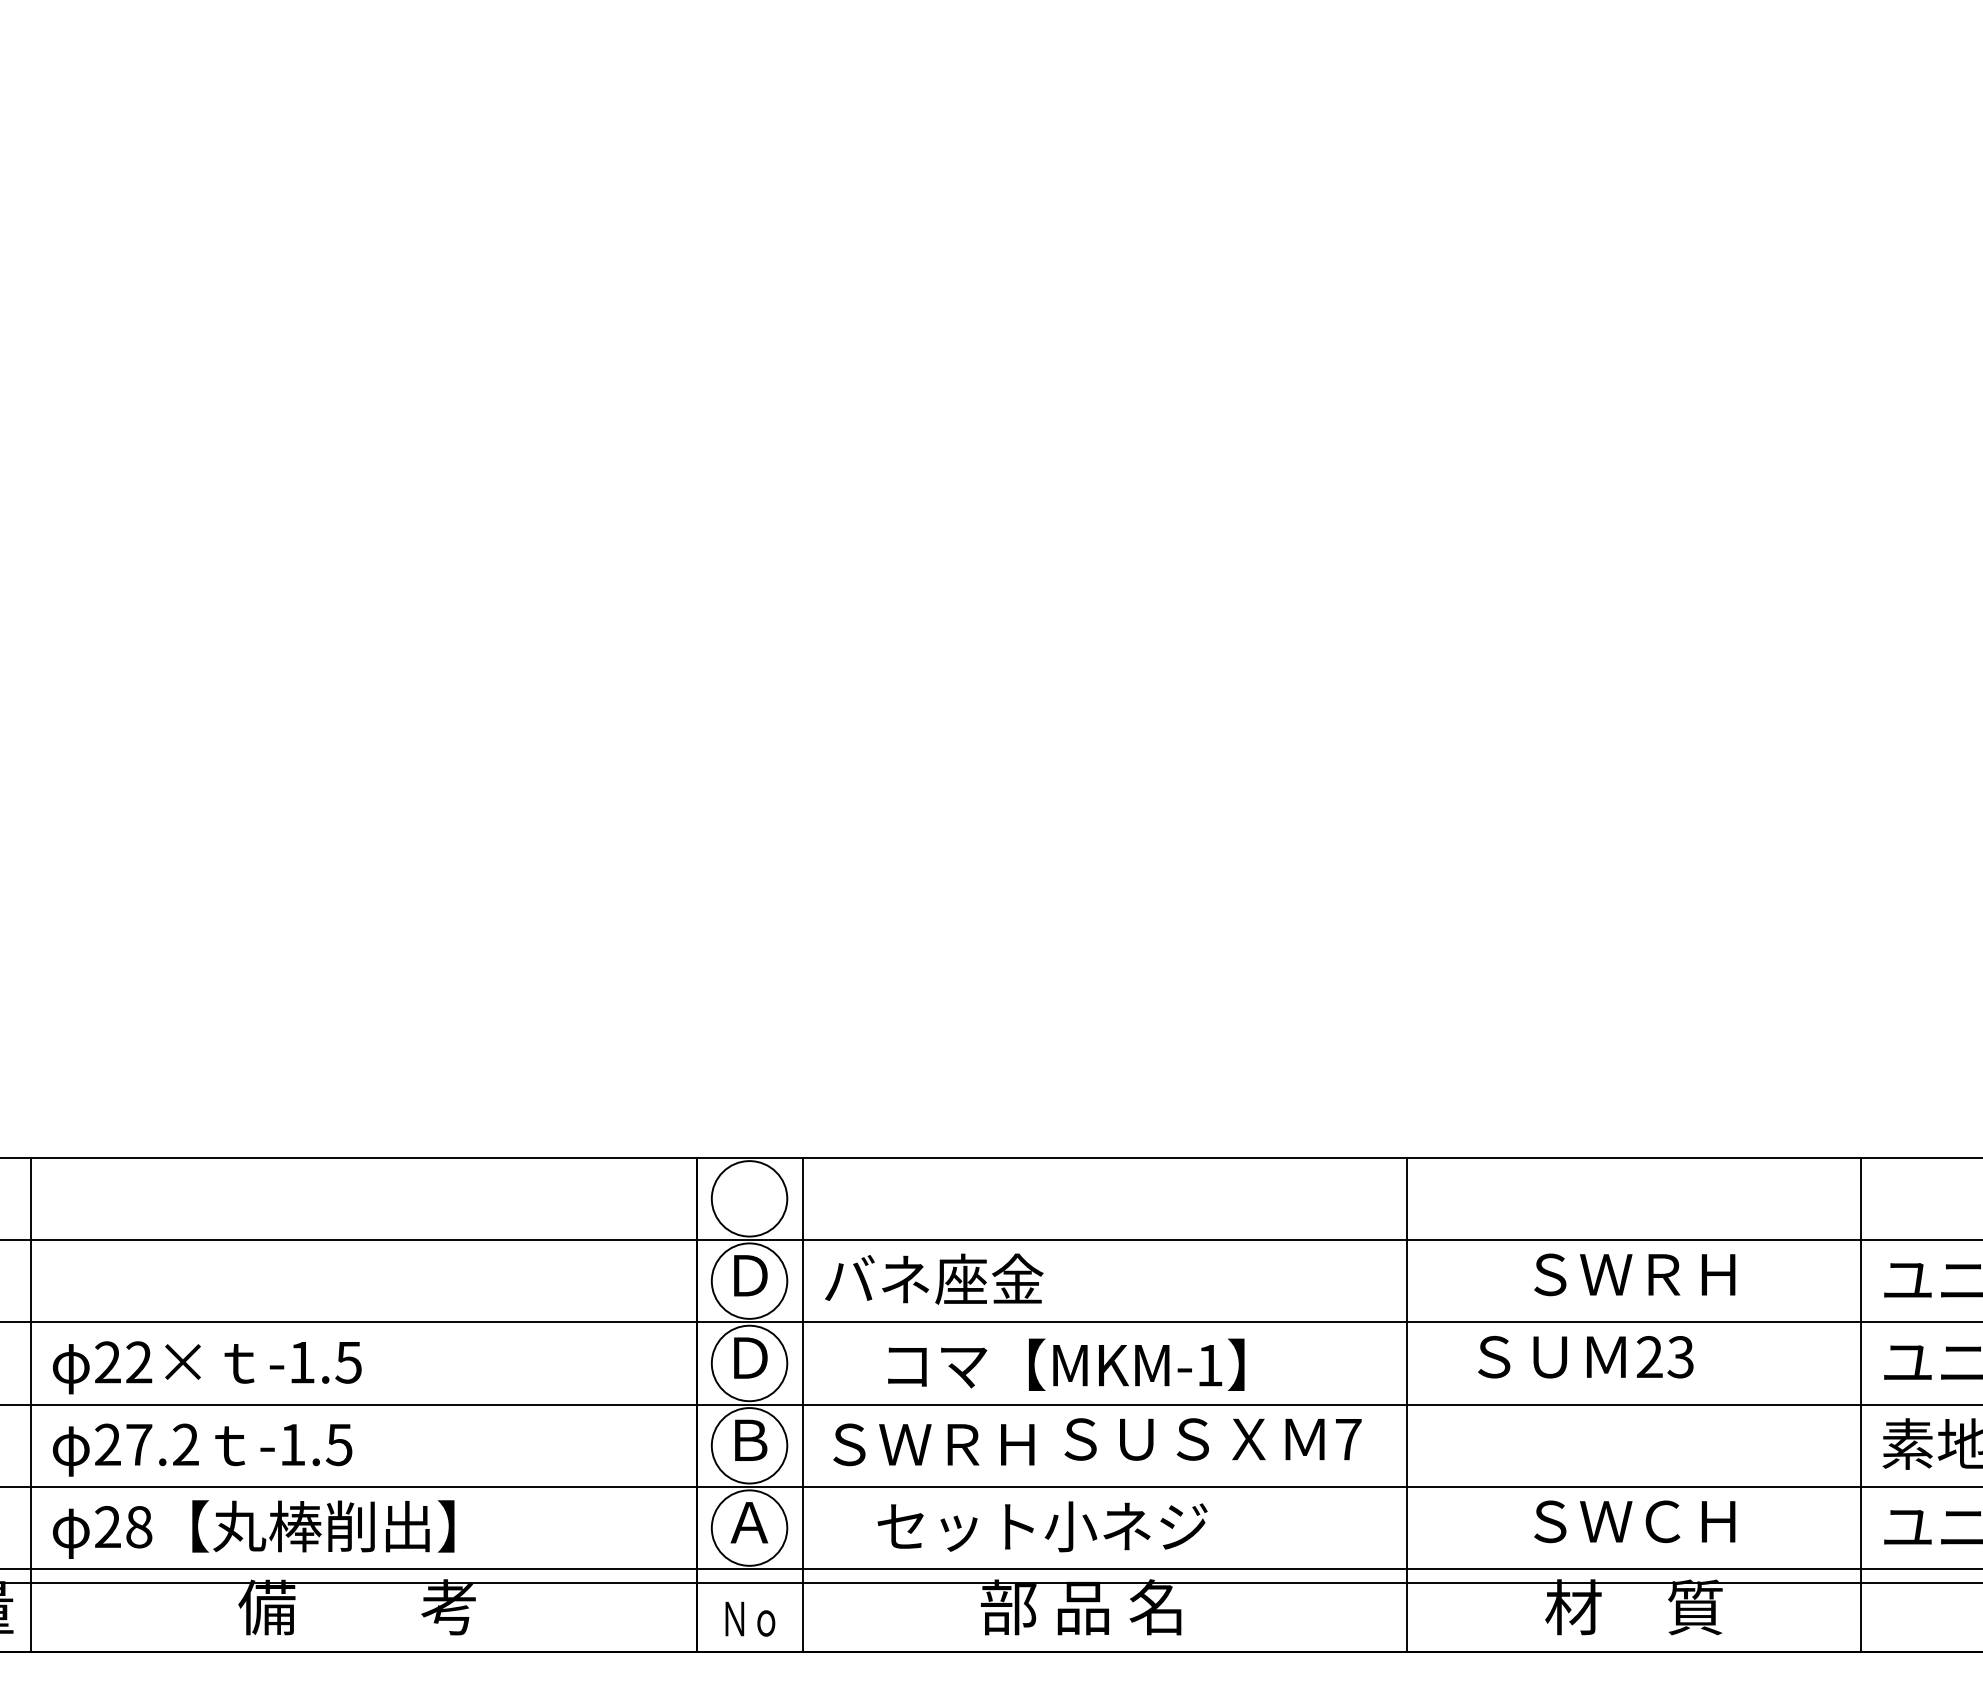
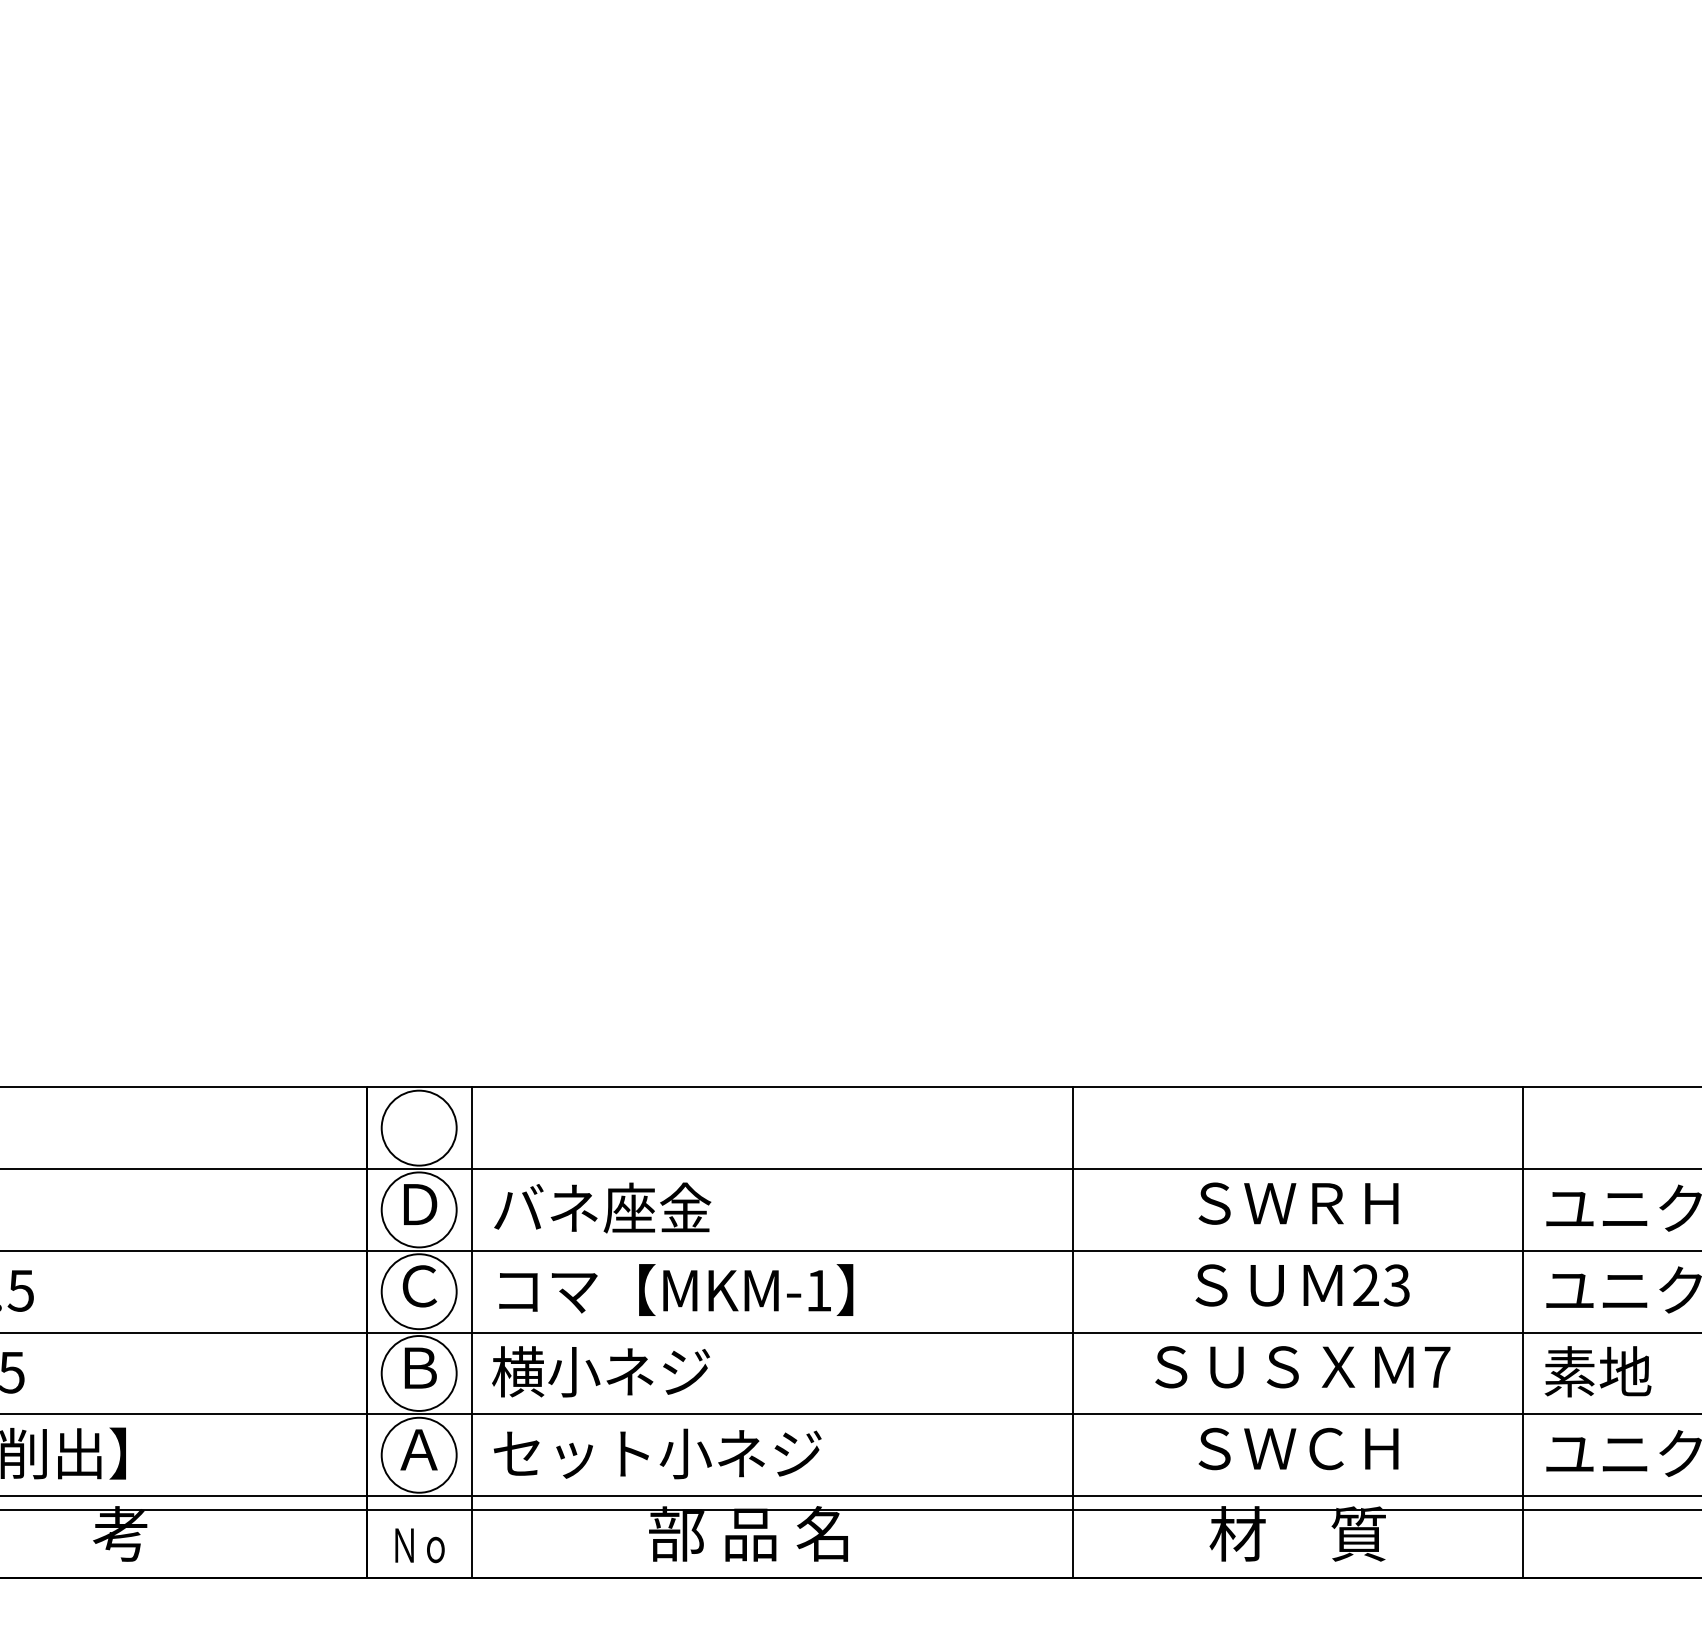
text: (750, 1357) -> (420, 1285), Ｄ -> Ｃ
text: (1585, 1357) -> (1302, 1285), moved
text: (1066, 1364) -> (676, 1289), moved
text: (1212, 1439) -> (1302, 1367), moved
text: (932, 1443) -> (600, 1371), ＳＷＲＨ -> 横小ネジ
text: (1042, 1526) -> (657, 1453), moved

